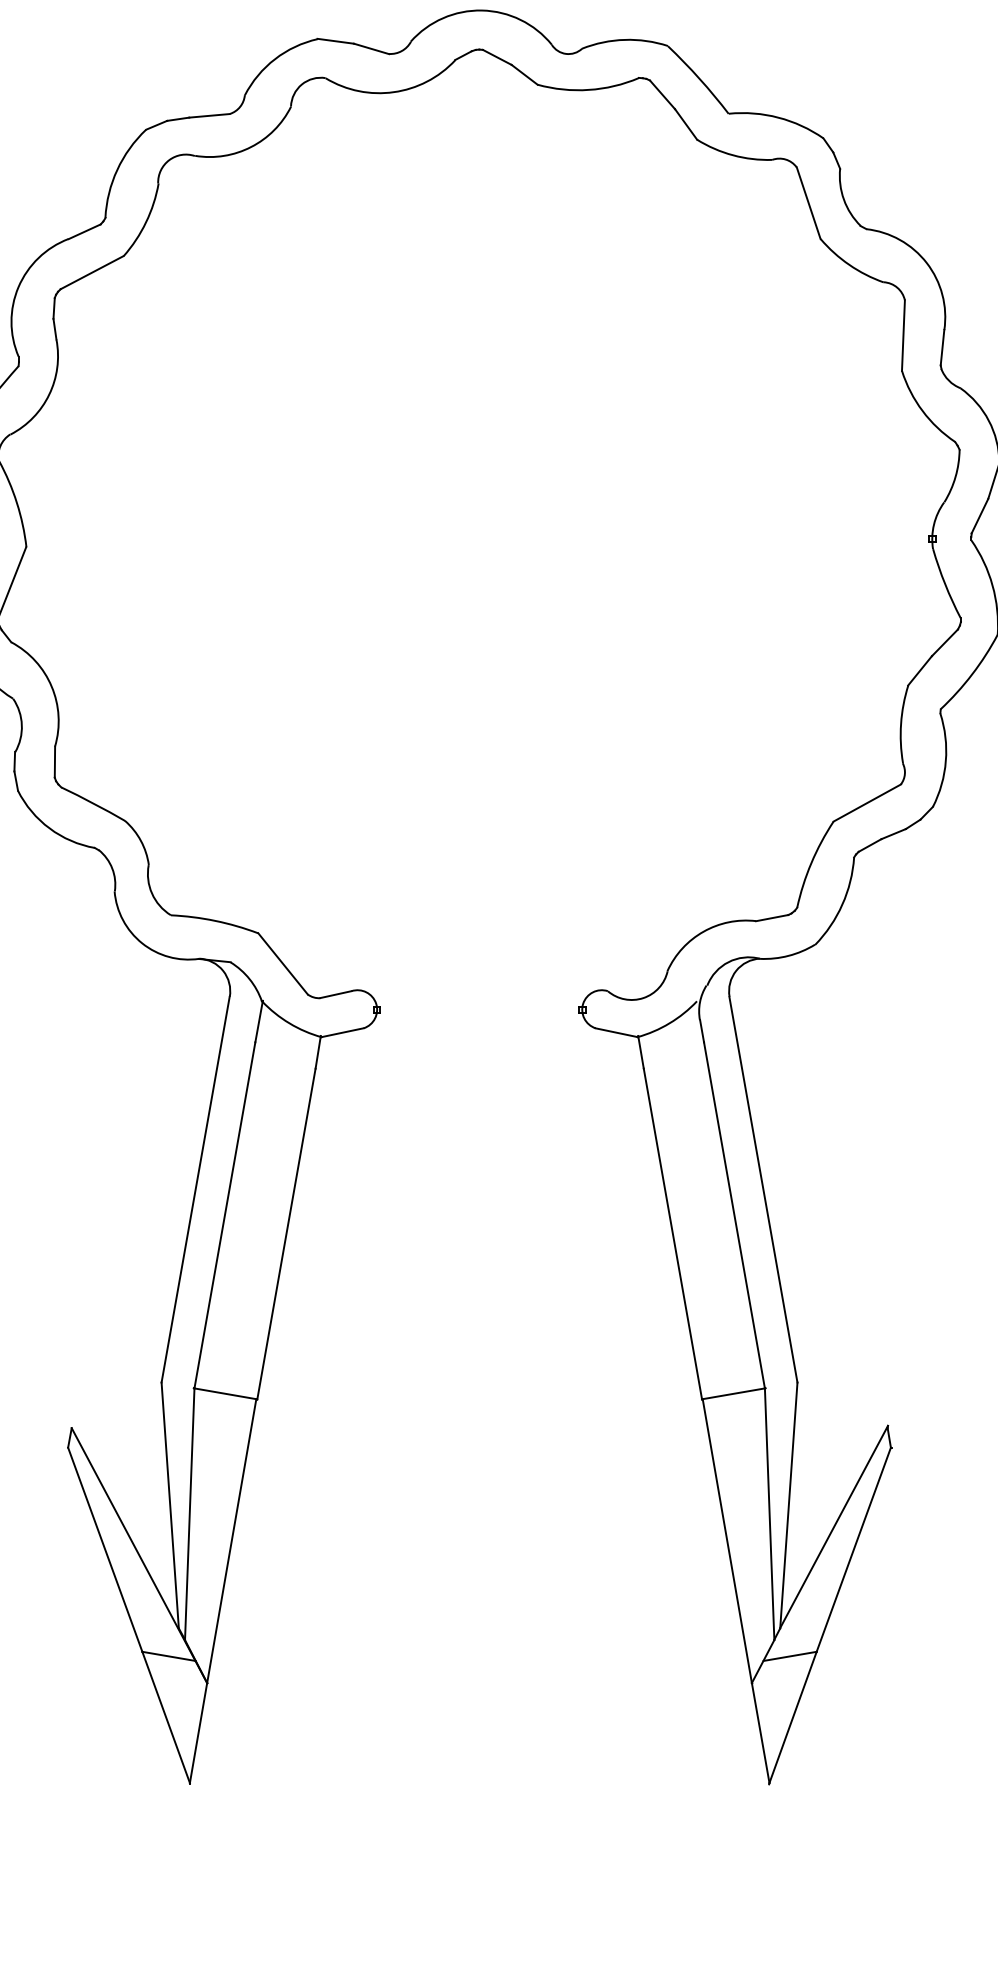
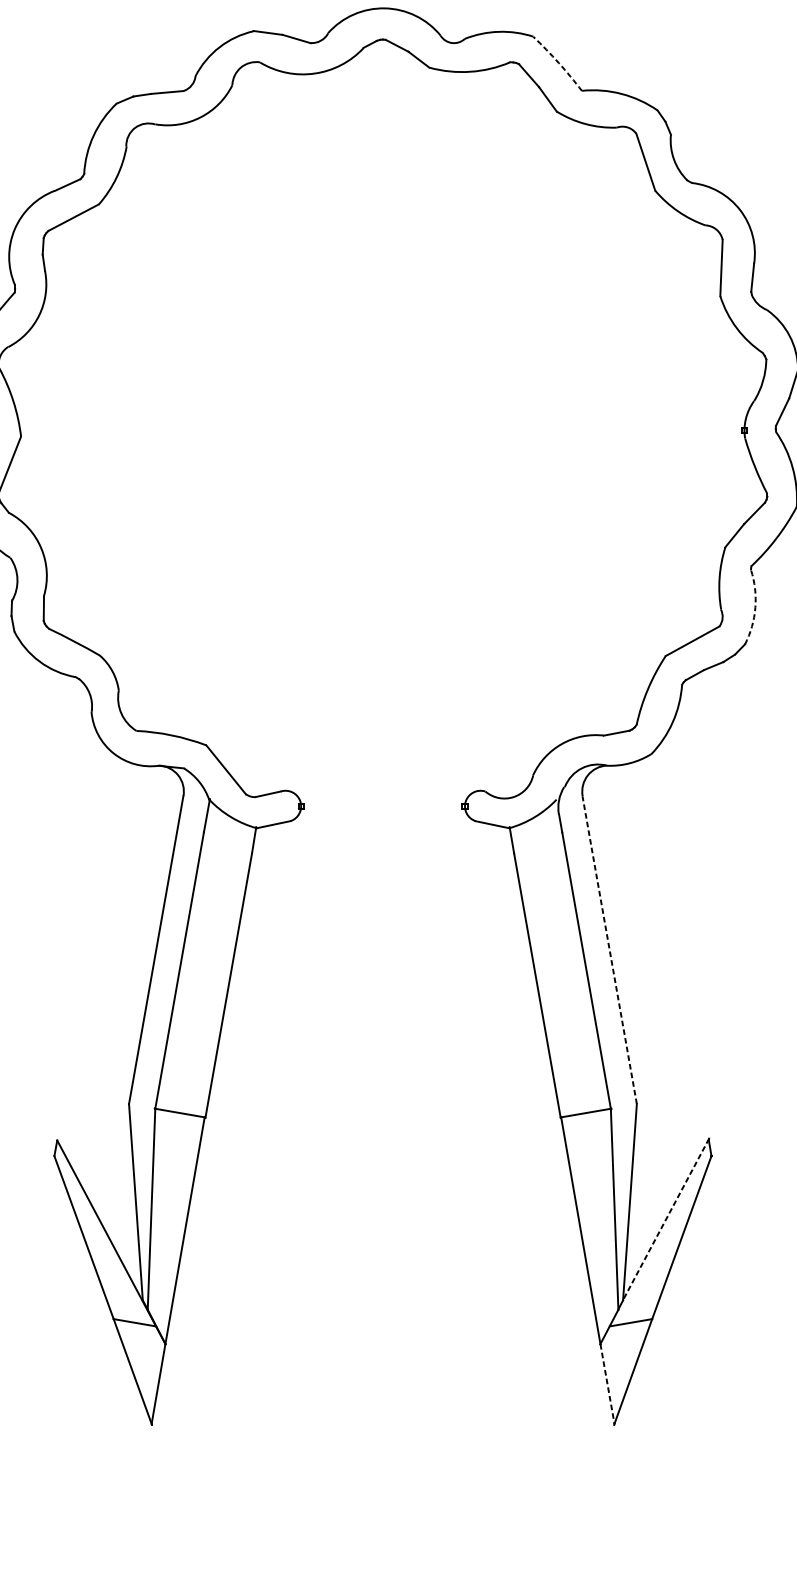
arc: (699, 78) -> (558, 62), solid -> dashed
arc: (945, 761) -> (755, 608), solid -> dashed
line: (763, 1189) -> (609, 949), solid -> dashed
line: (834, 1526) -> (666, 1219), solid -> dashed
line: (760, 1733) -> (607, 1384), solid -> dashed

